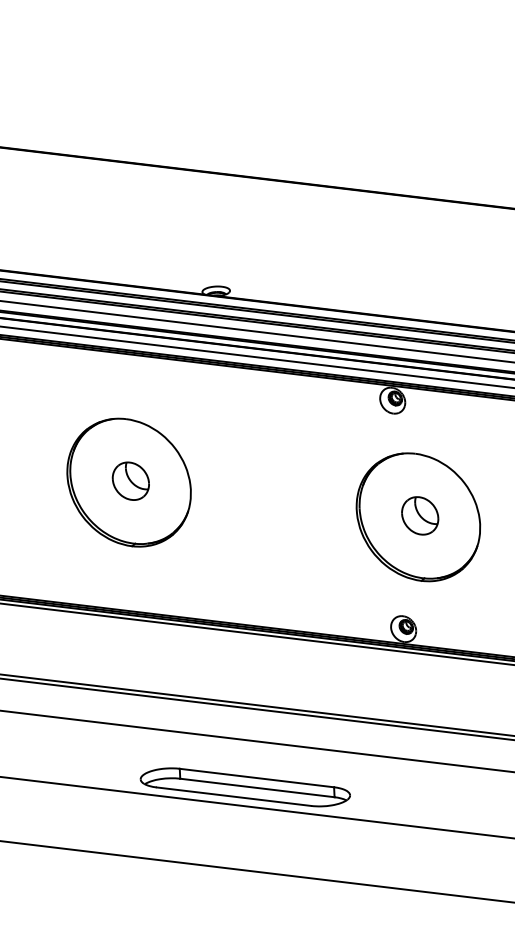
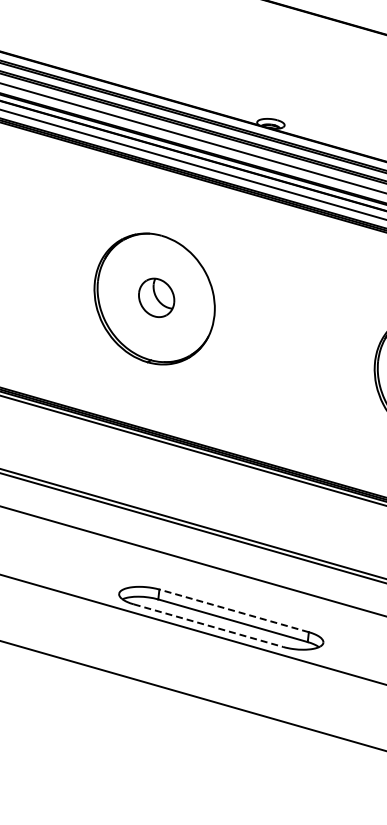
line: (256, 778) -> (233, 611), solid -> dashed
line: (233, 796) -> (208, 625), solid -> dashed

